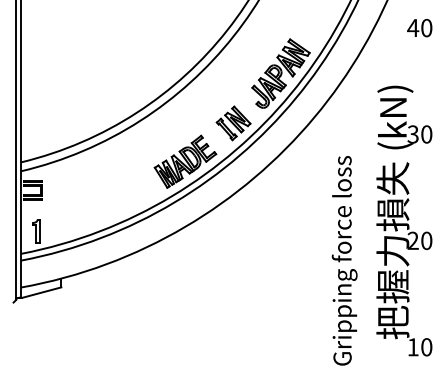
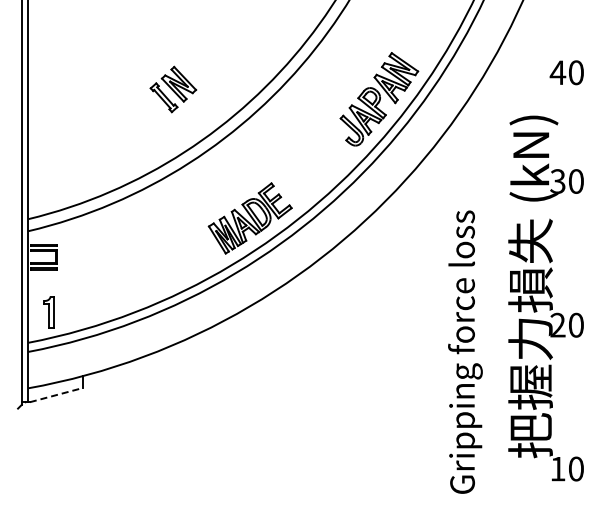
text: (419, 27) -> (566, 72), moved
part: (233, 123) -> (173, 89), moved
line: (42, 292) -> (56, 395), solid -> dashed

